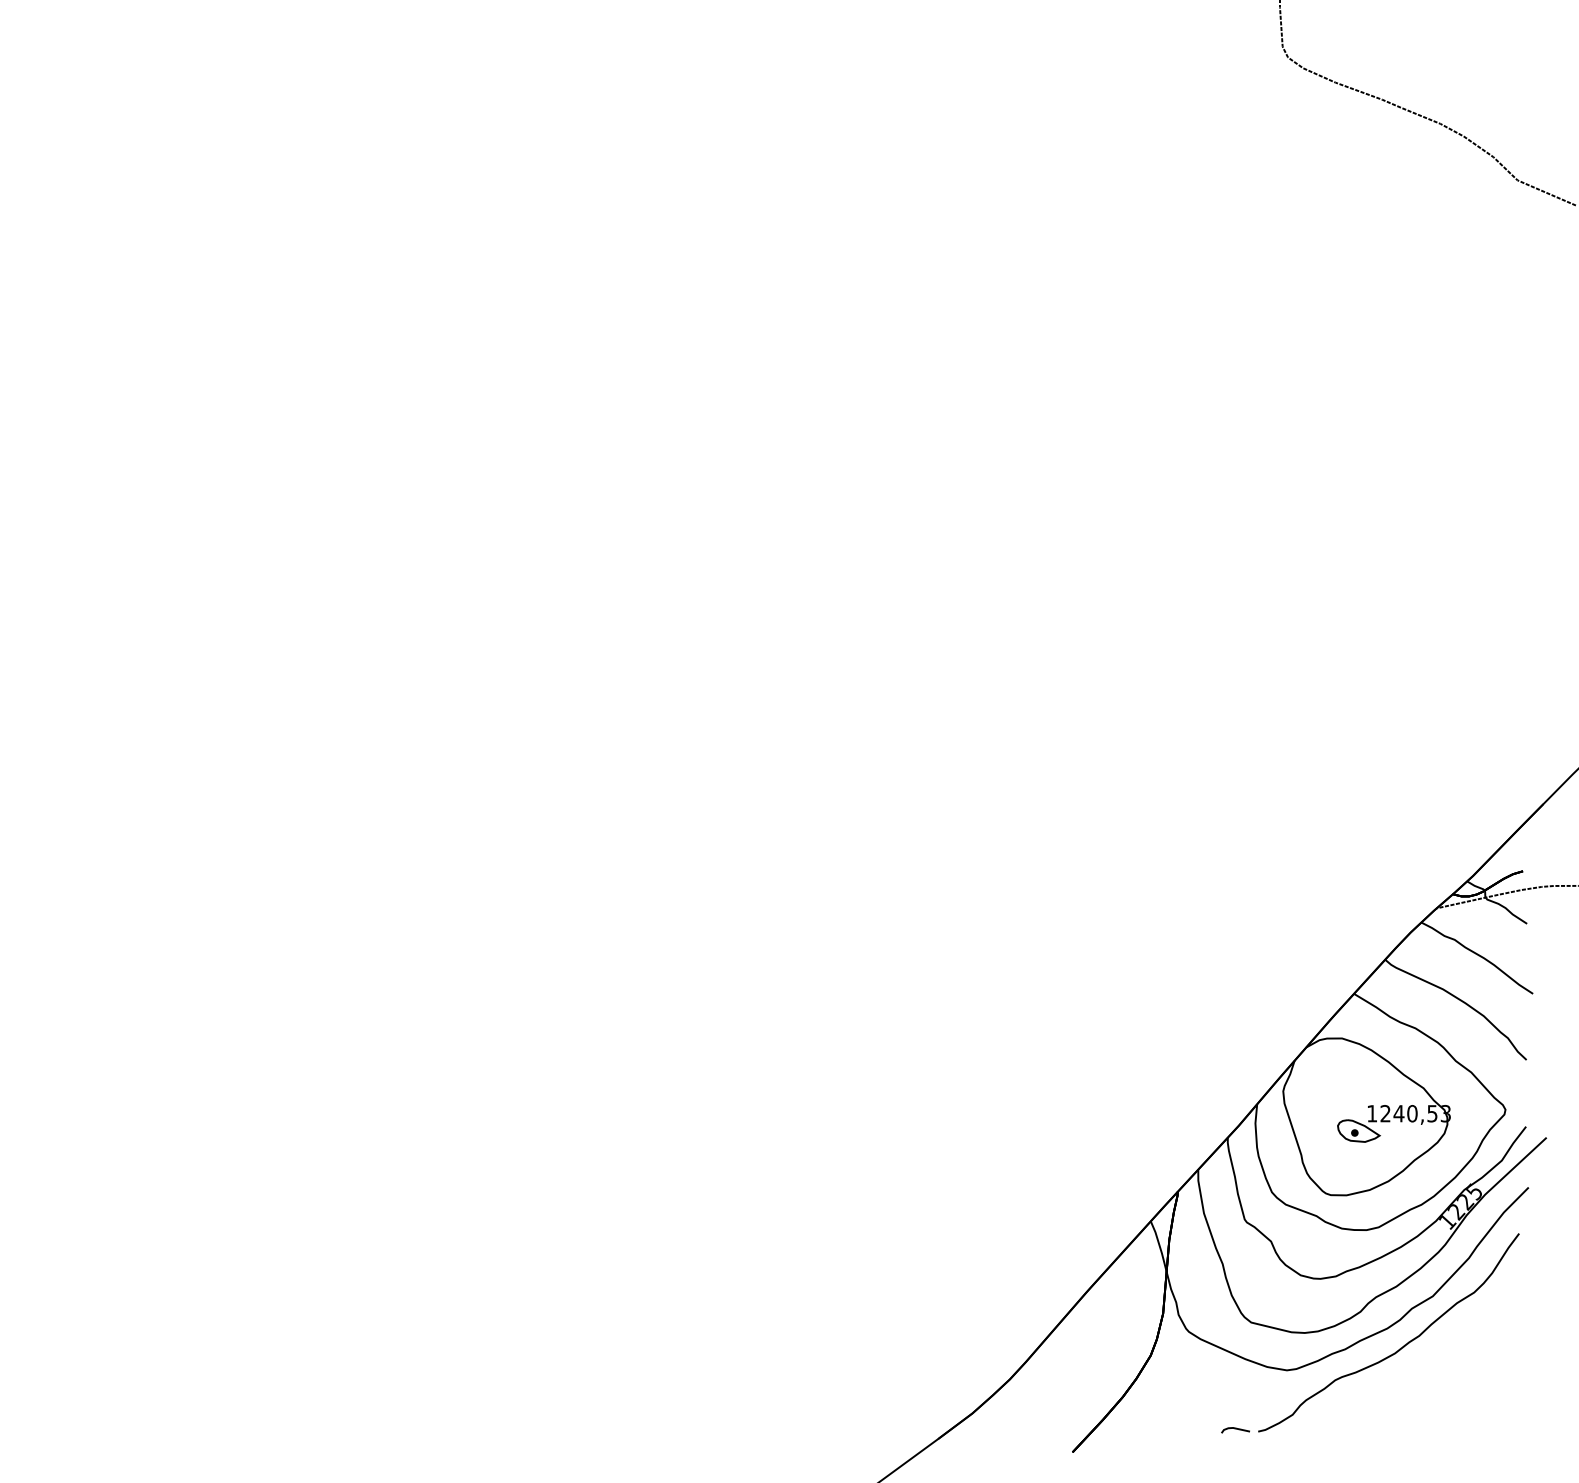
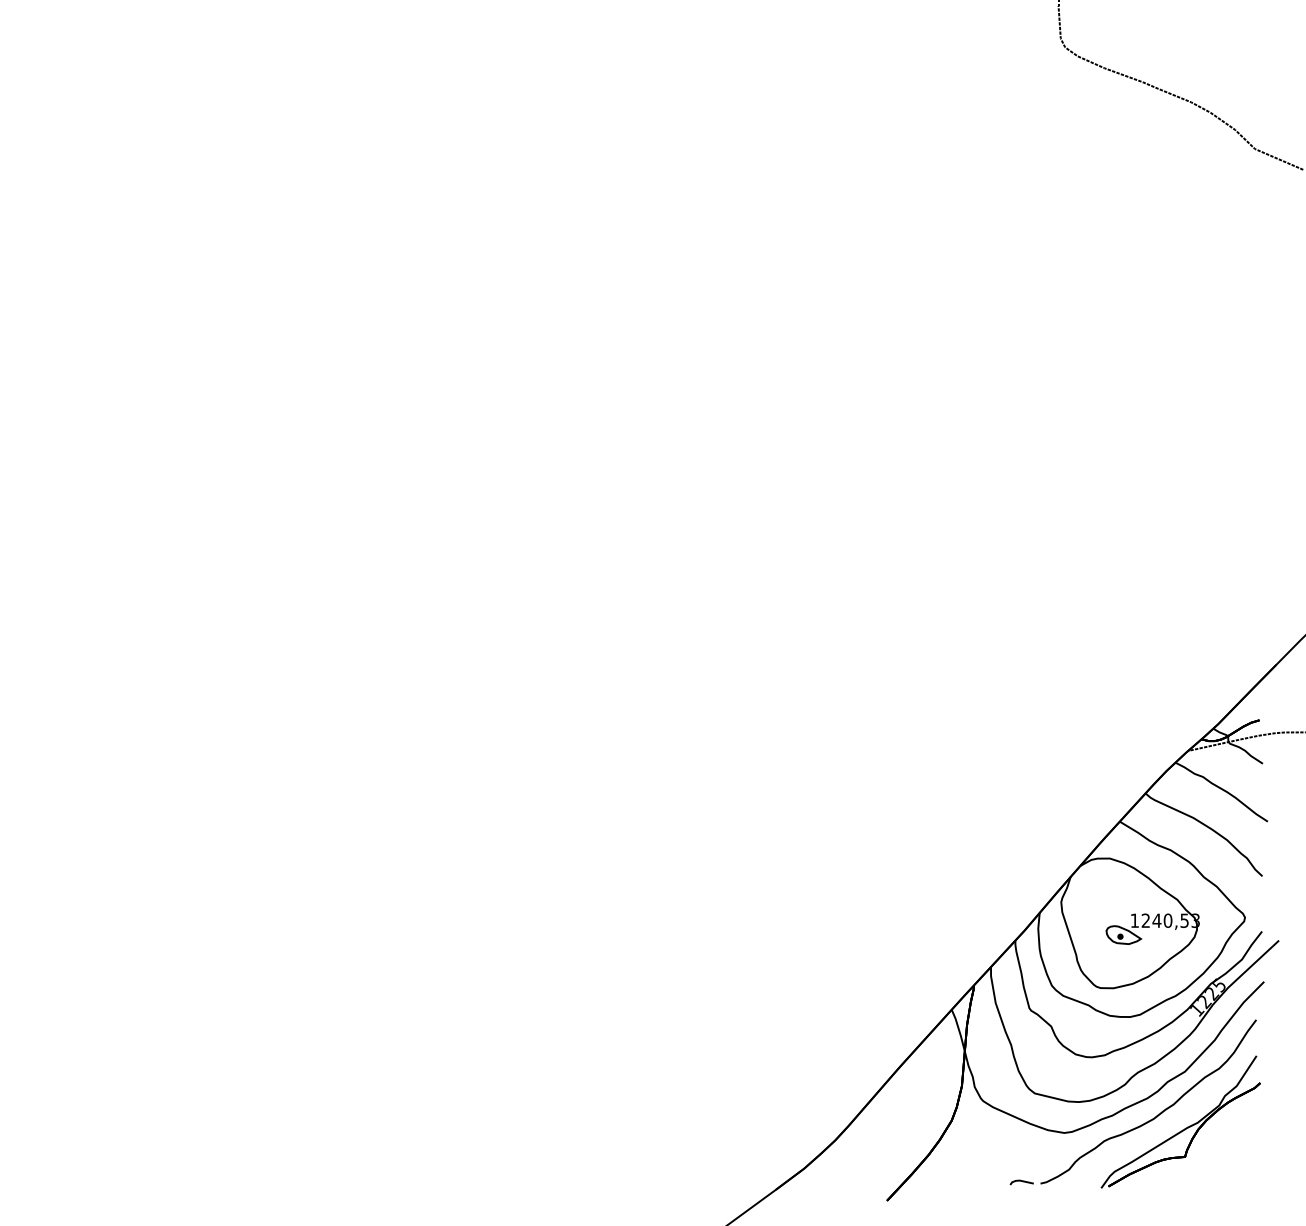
part: (1432, 1364) -> (1184, 1128), added

